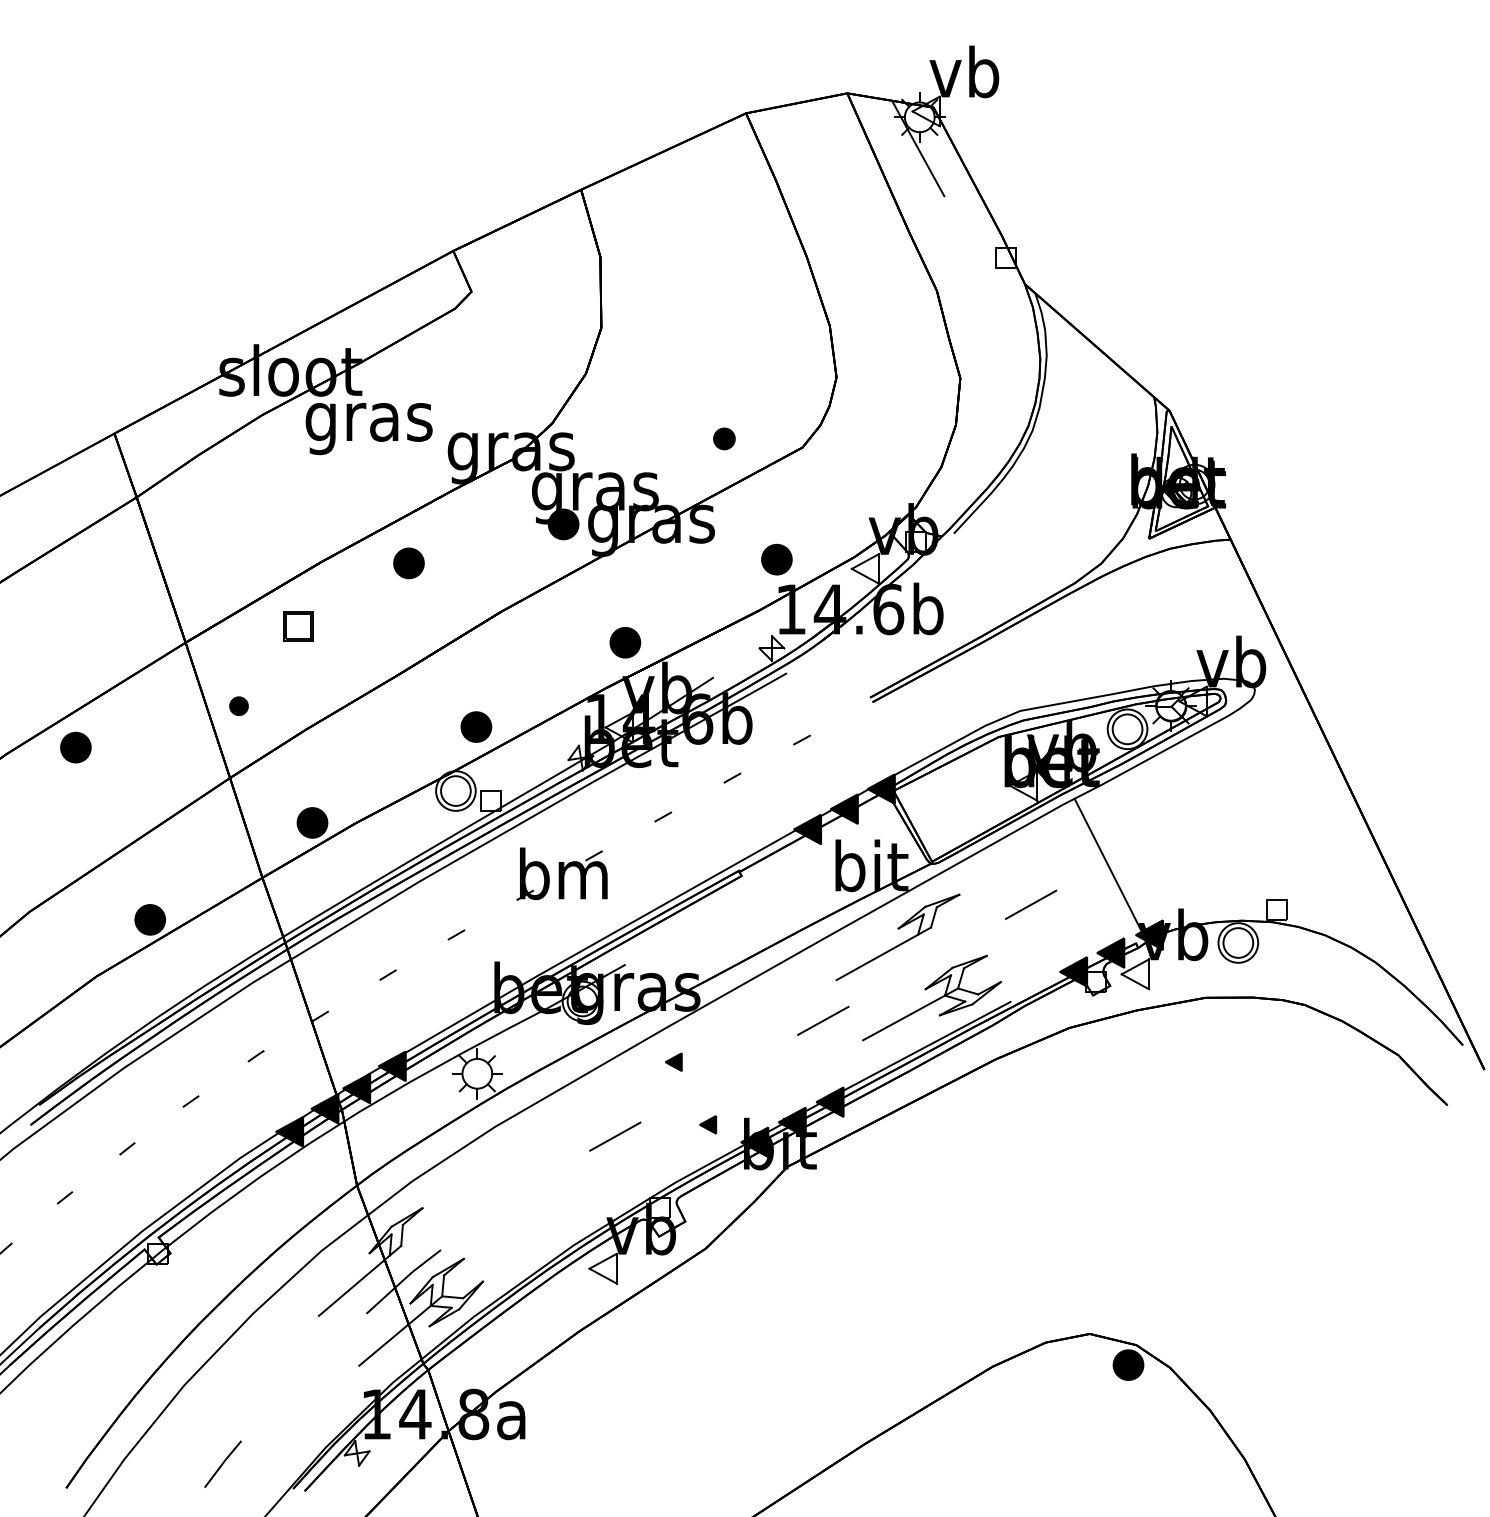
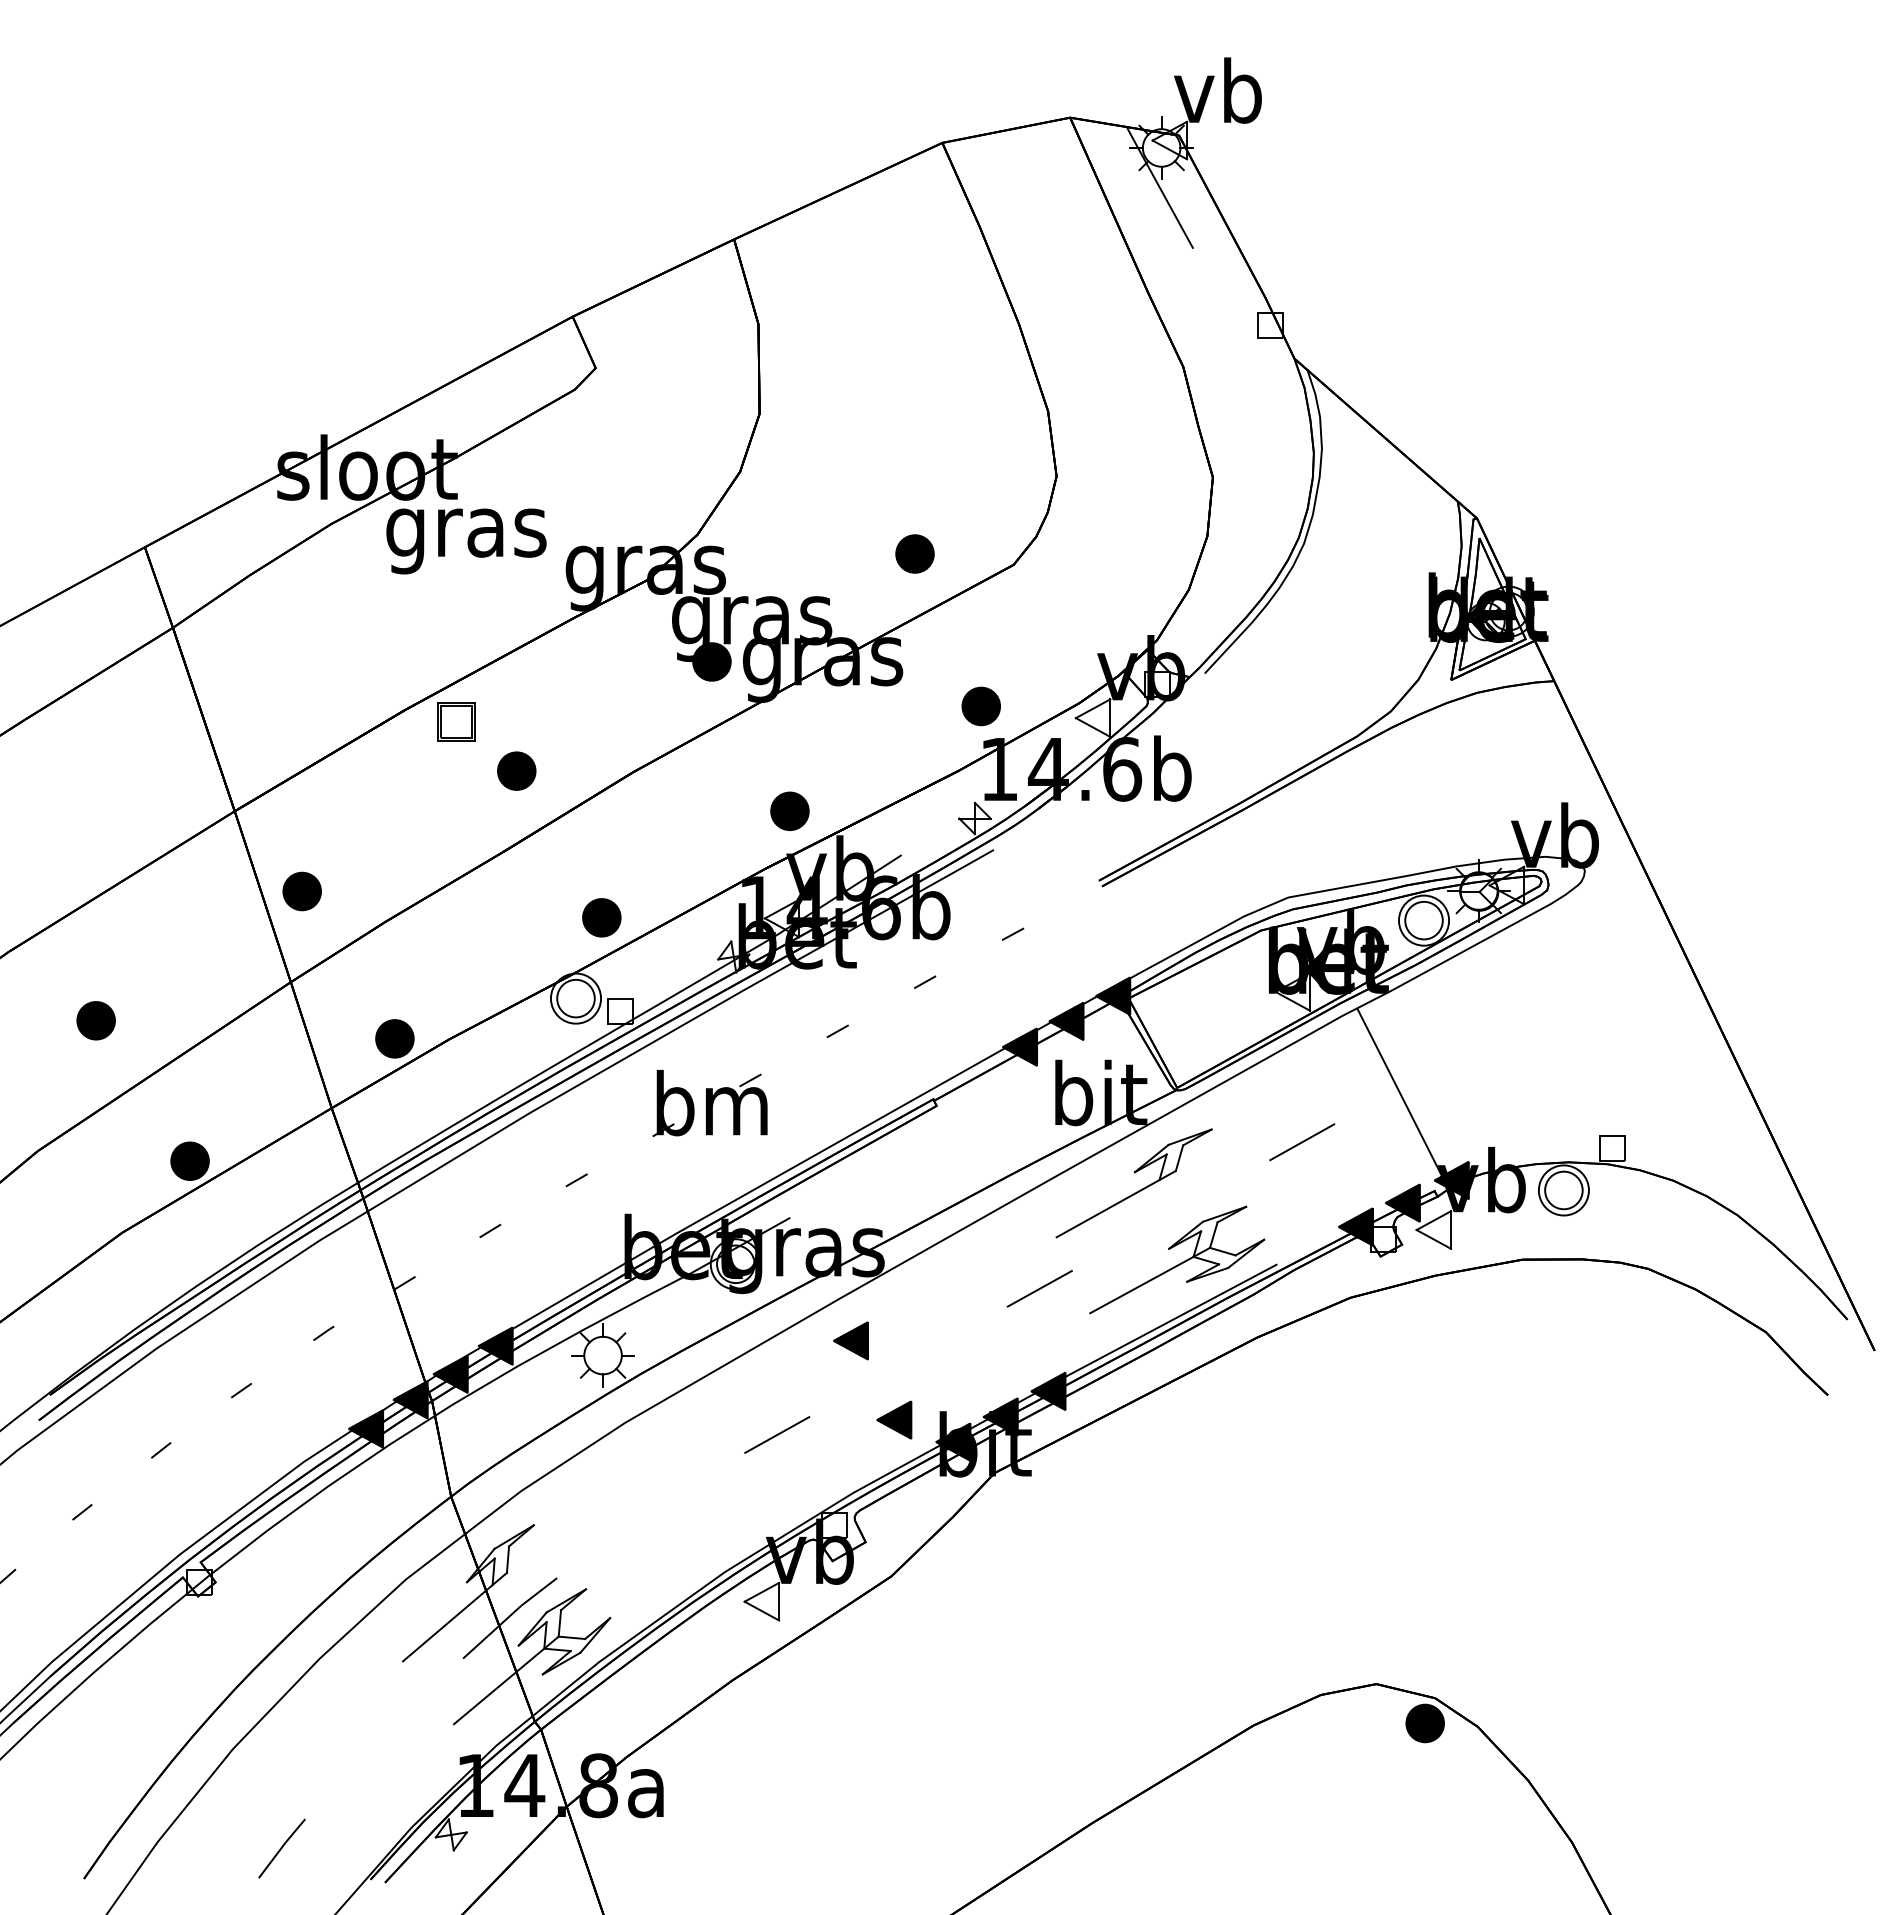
part: (724, 438) -> (914, 553), size x1.43
part: (408, 562) -> (516, 770), moved
part: (298, 626) -> (456, 721), moved
part: (238, 706) -> (301, 891), size x1.67
part: (75, 747) -> (95, 1020), moved
part: (673, 1061) -> (850, 1340), size x1.67
part: (708, 1124) -> (894, 1419), size x1.67

